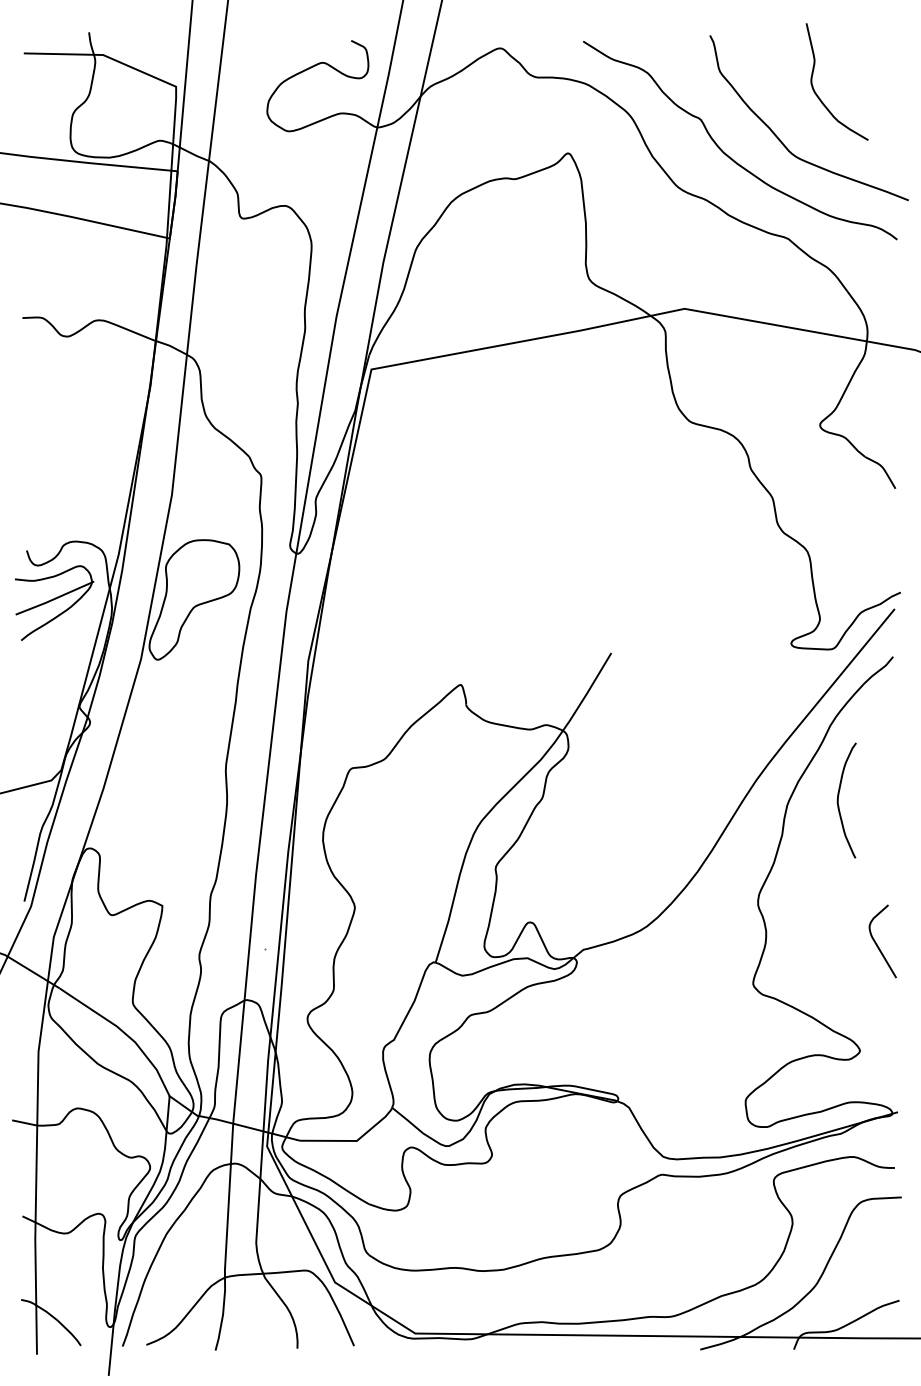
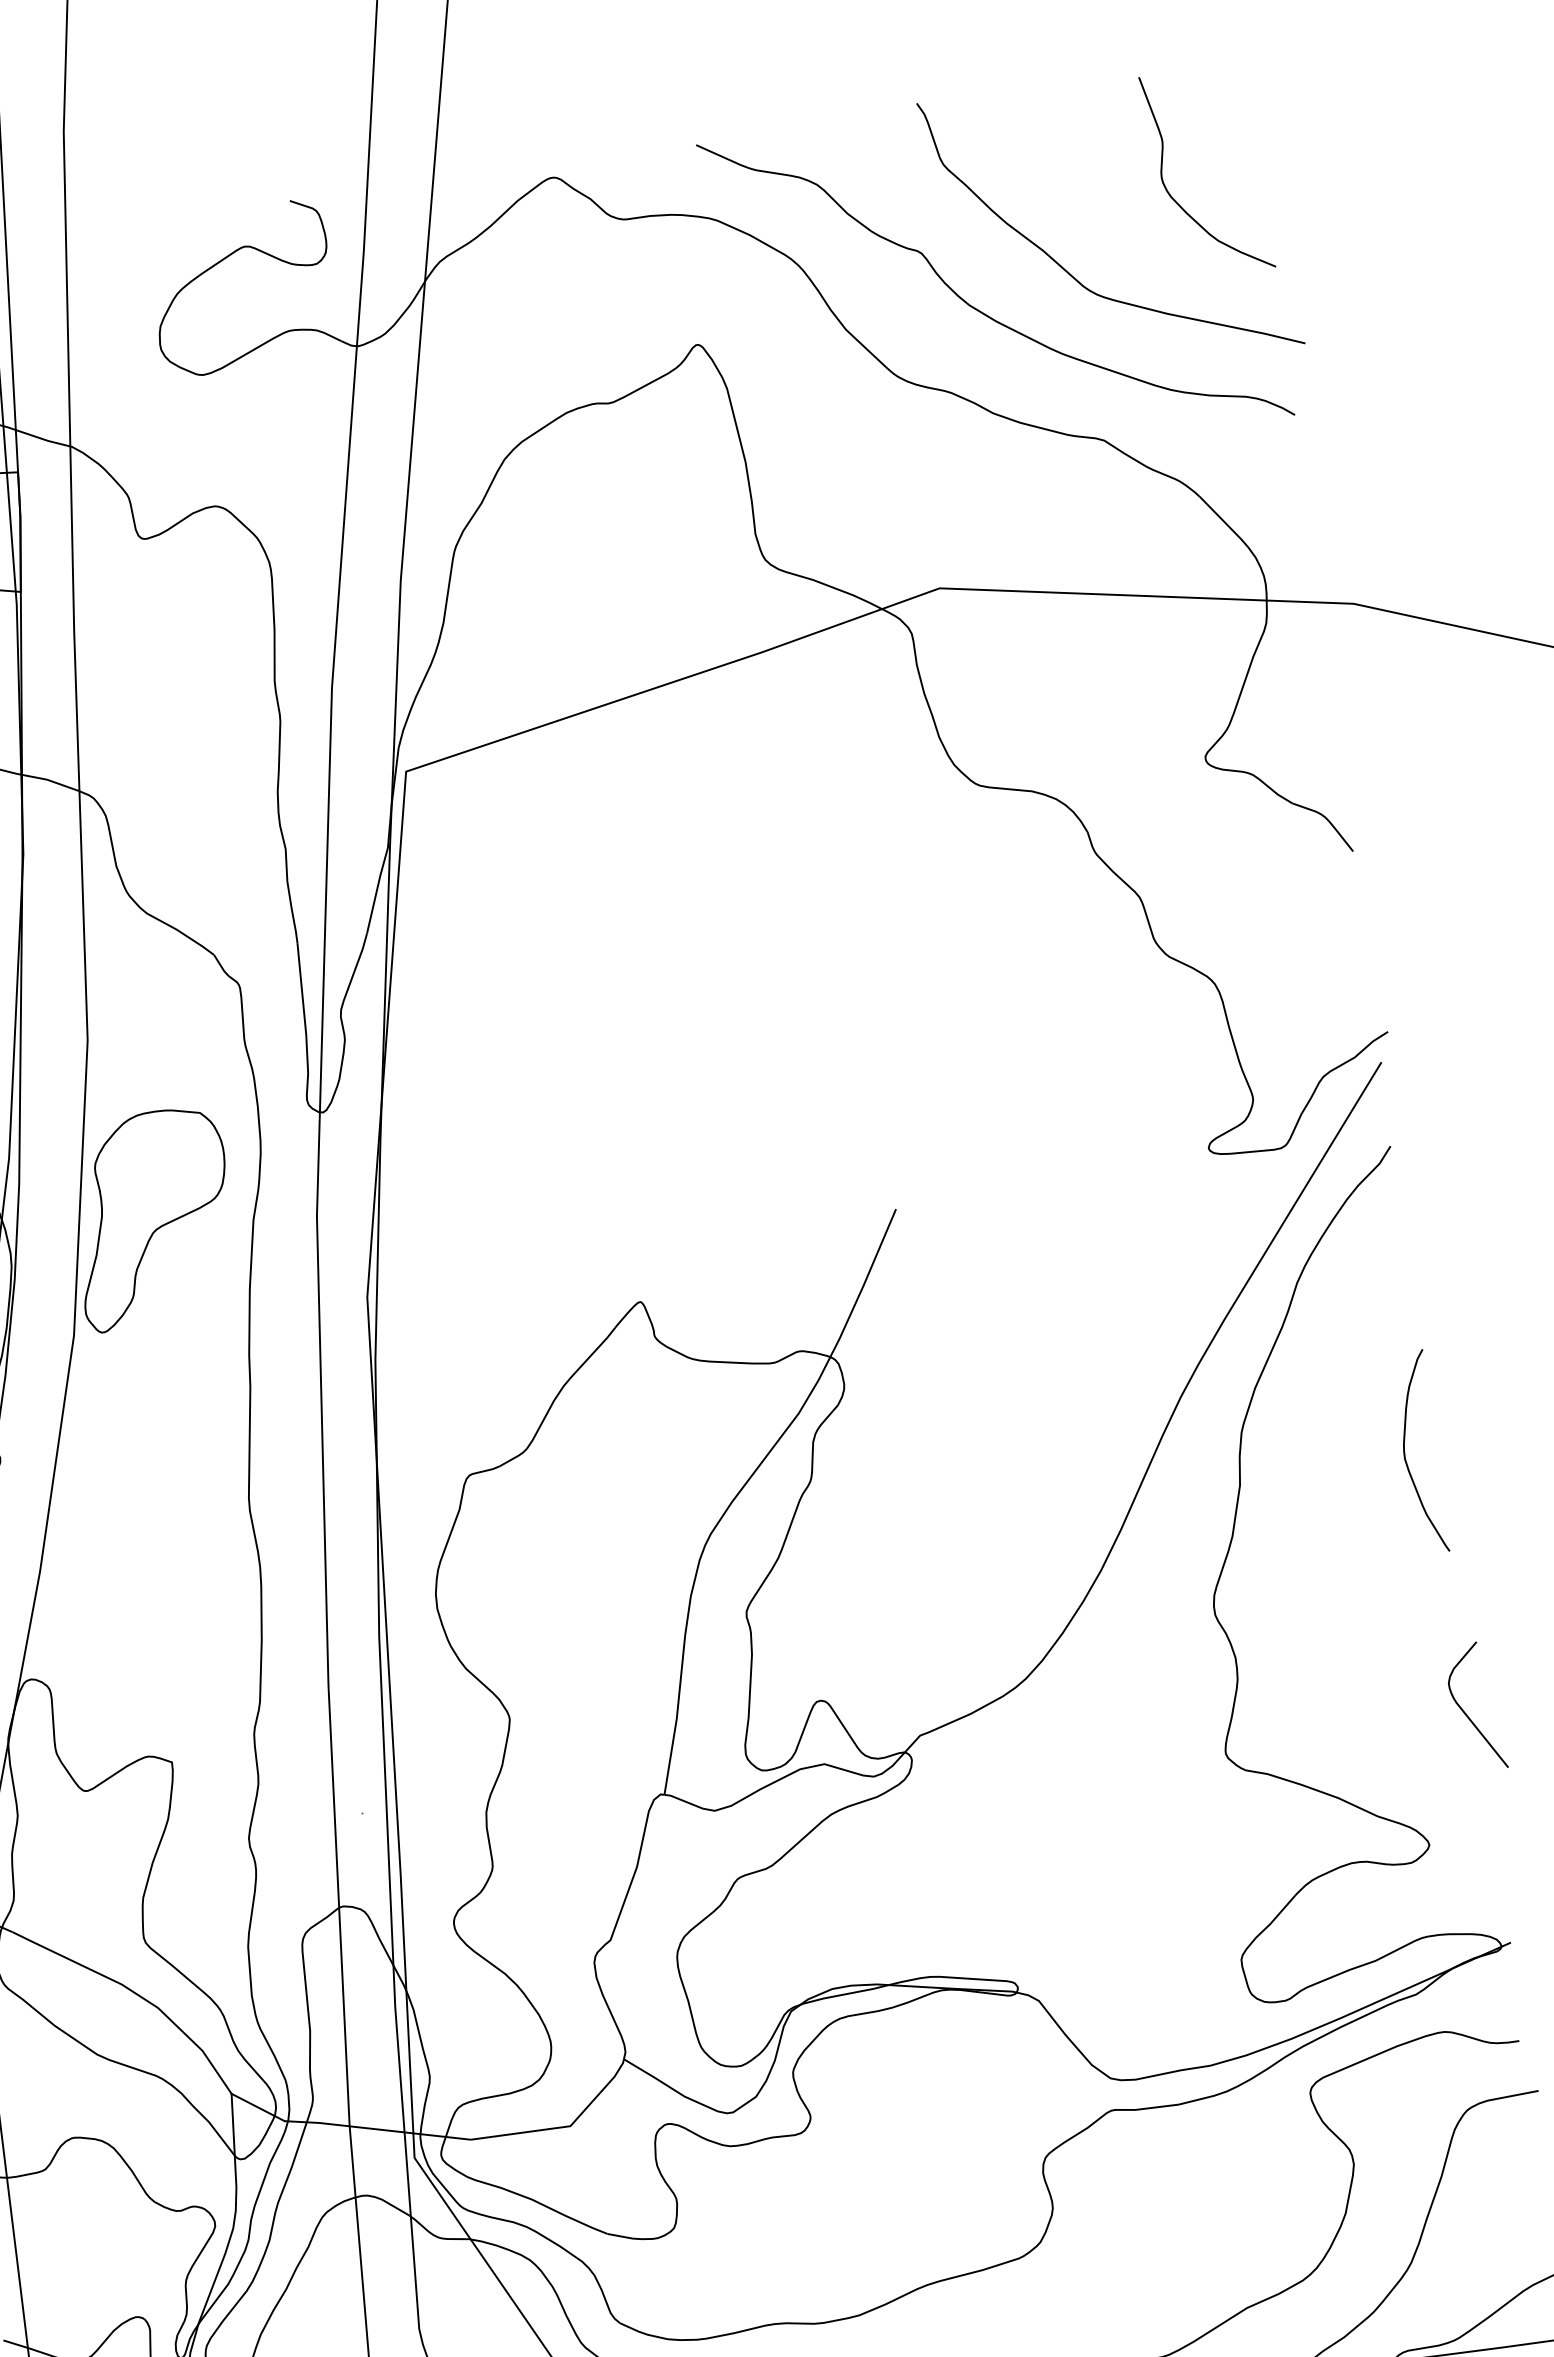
curve: (818, 95) -> (1177, 200), moved
curve: (838, 800) -> (1405, 1454), moved
curve: (878, 945) -> (1469, 1715), moved

